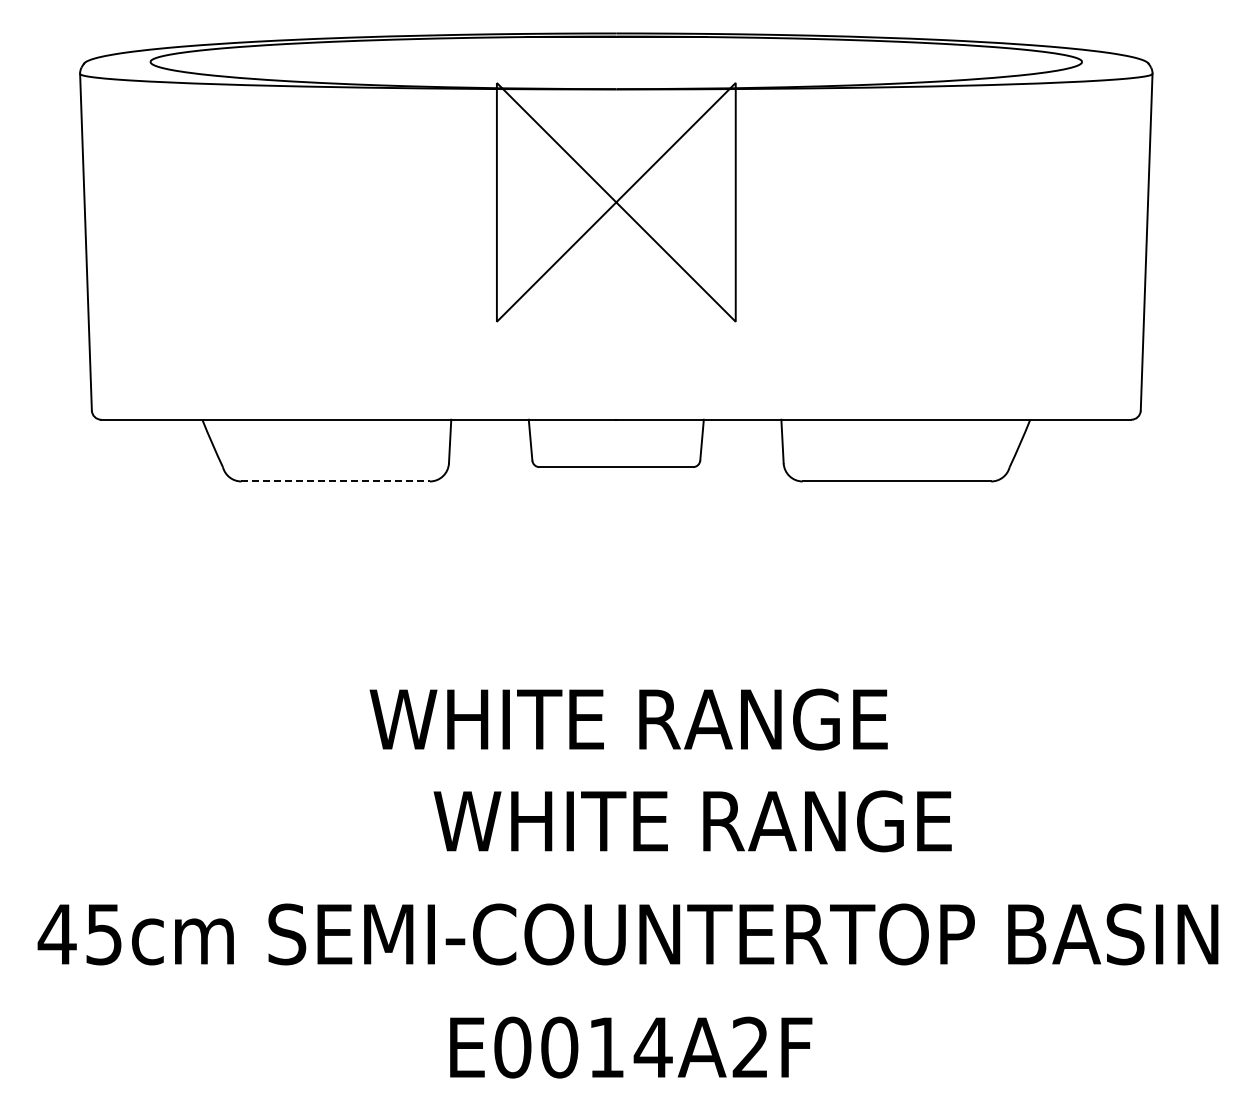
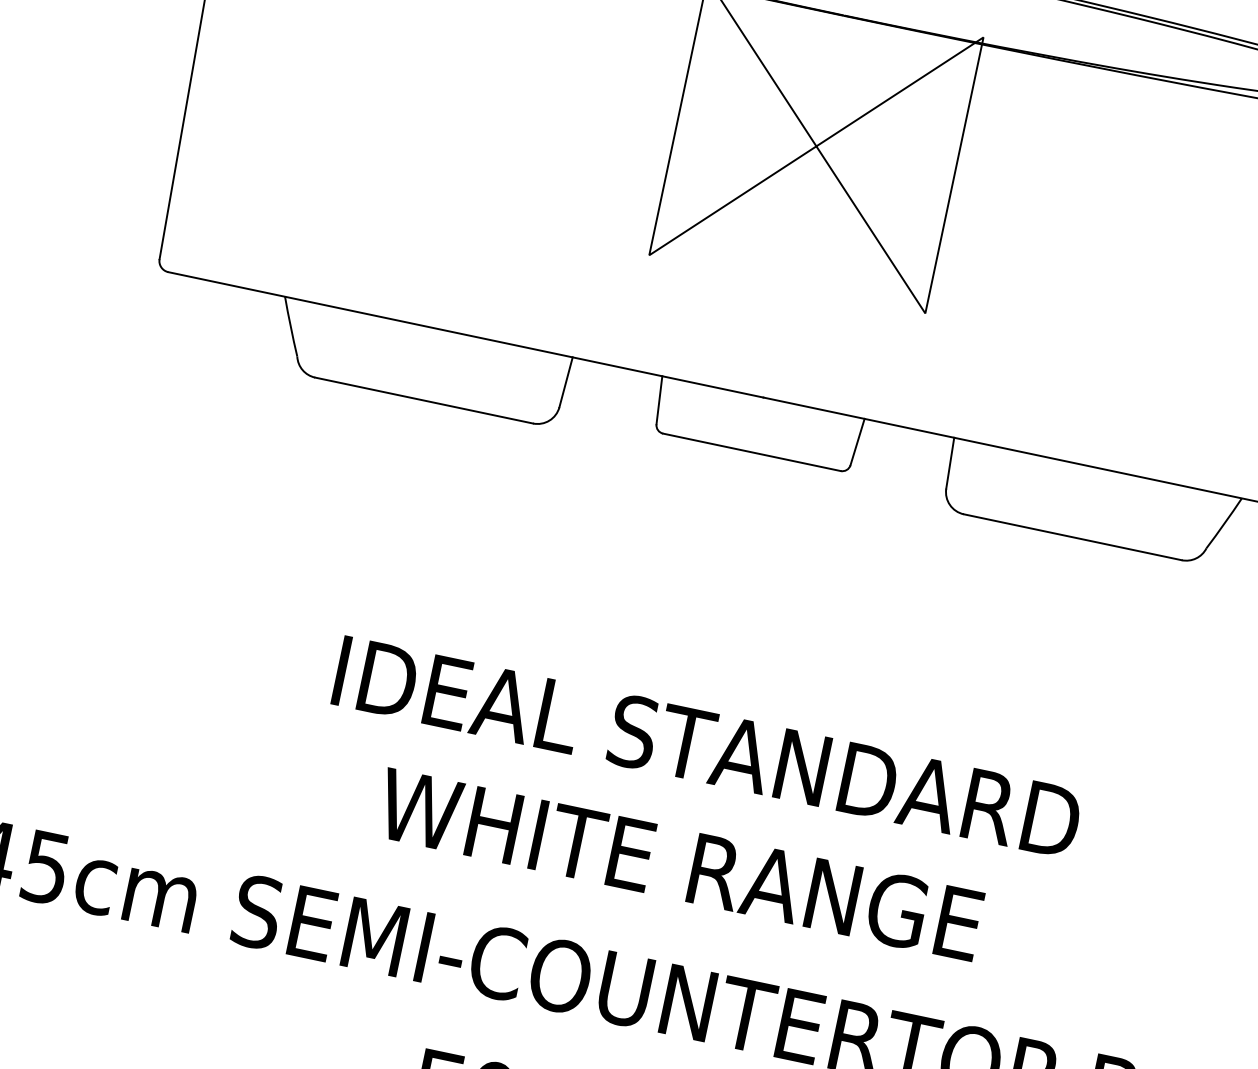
line: (336, 481) -> (425, 400), dashed -> solid
text: (630, 719) -> (706, 747), WHITE RANGE -> IDEAL STANDARD
text: (692, 821) -> (679, 864), moved

